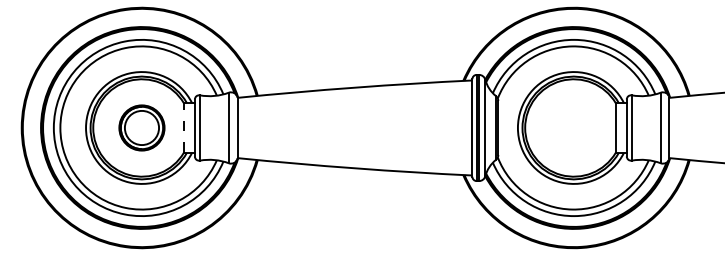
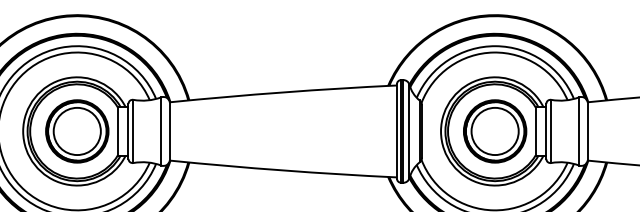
part: (141, 127) -> (76, 130), size x1.43
line: (183, 127) -> (117, 130), dashed -> solid
part: (573, 127) -> (494, 130), added

